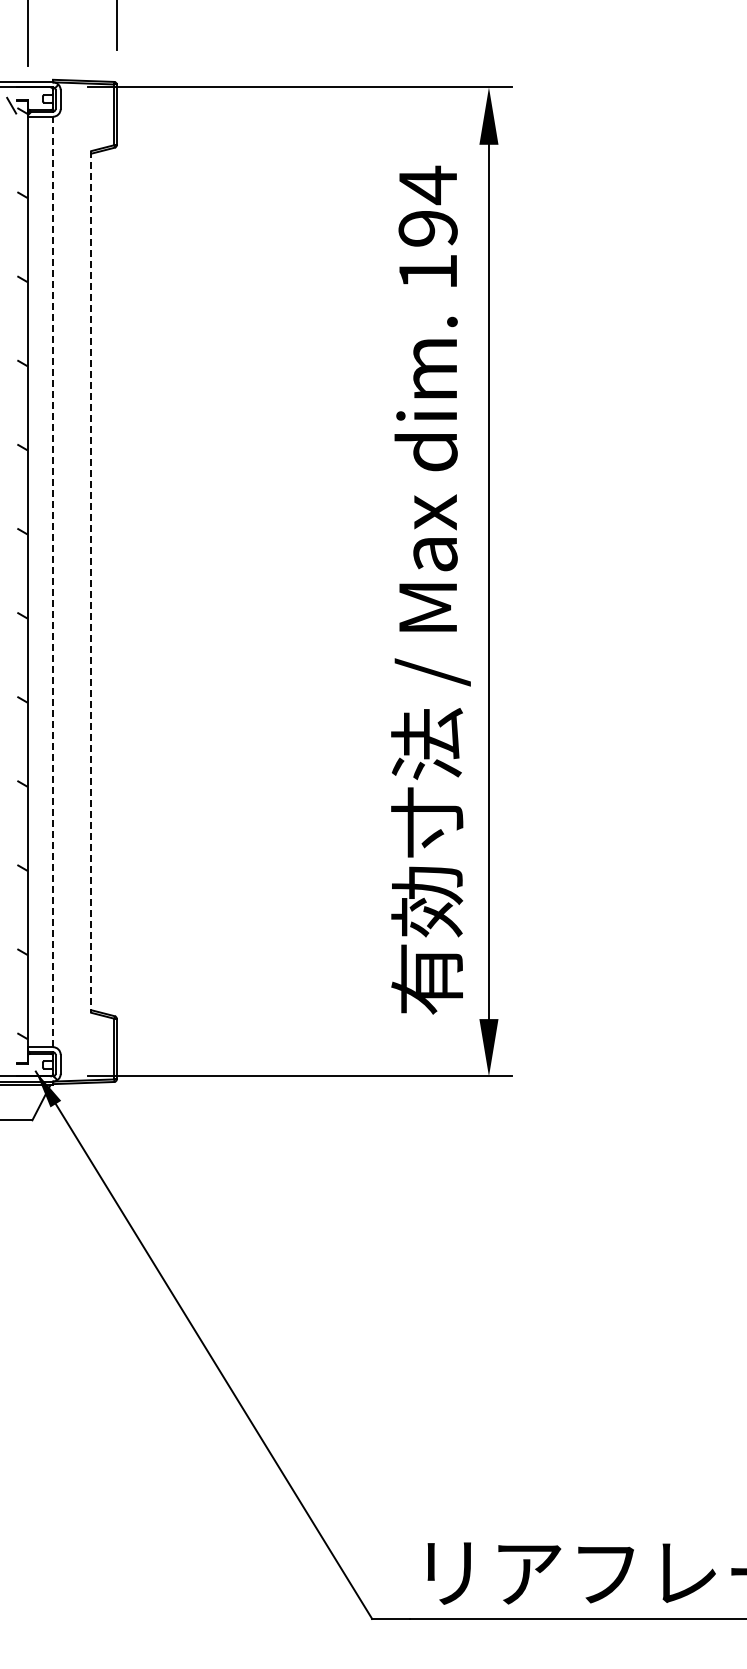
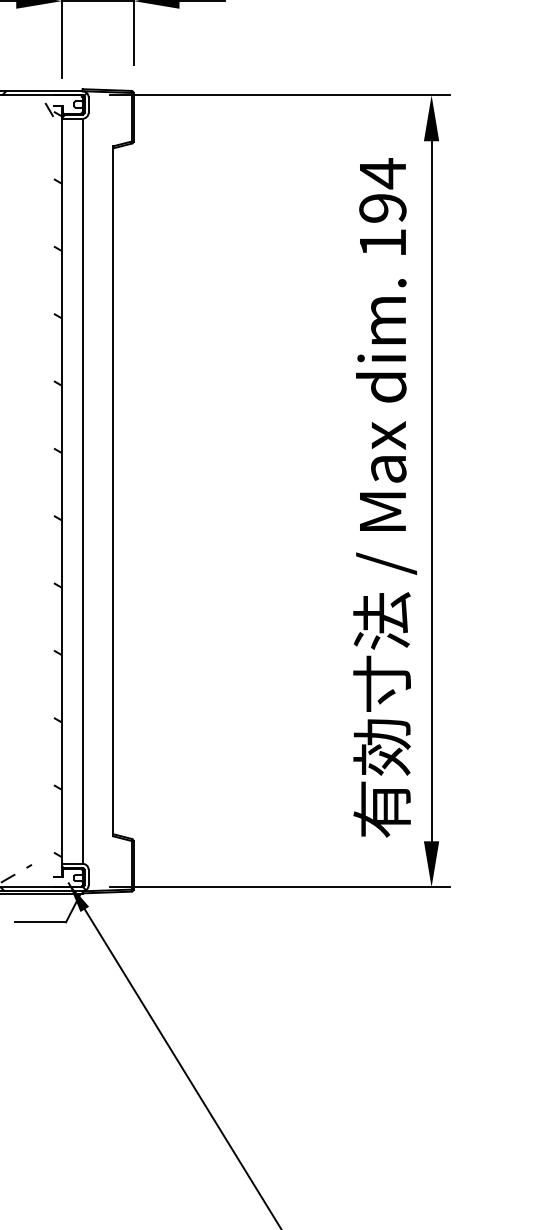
line: (53, 581) -> (82, 490), dashed -> solid
line: (91, 581) -> (113, 490), dashed -> solid

